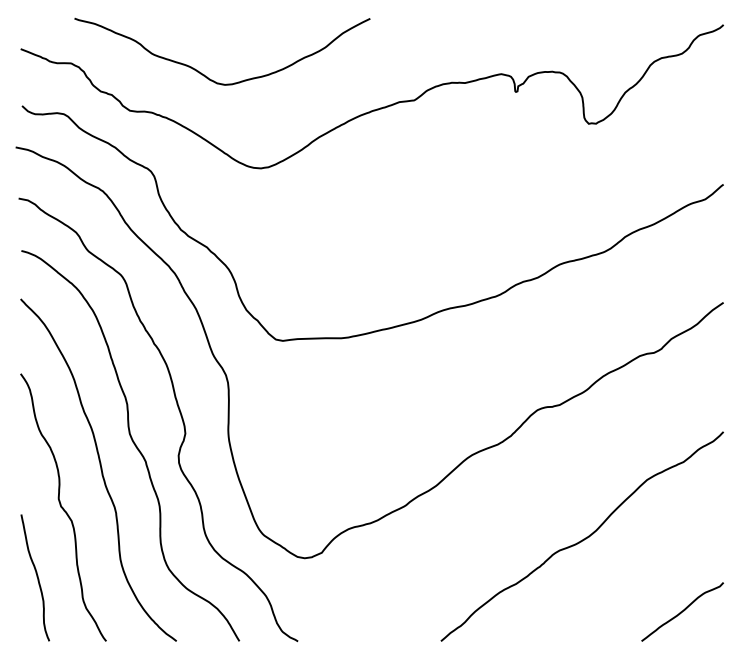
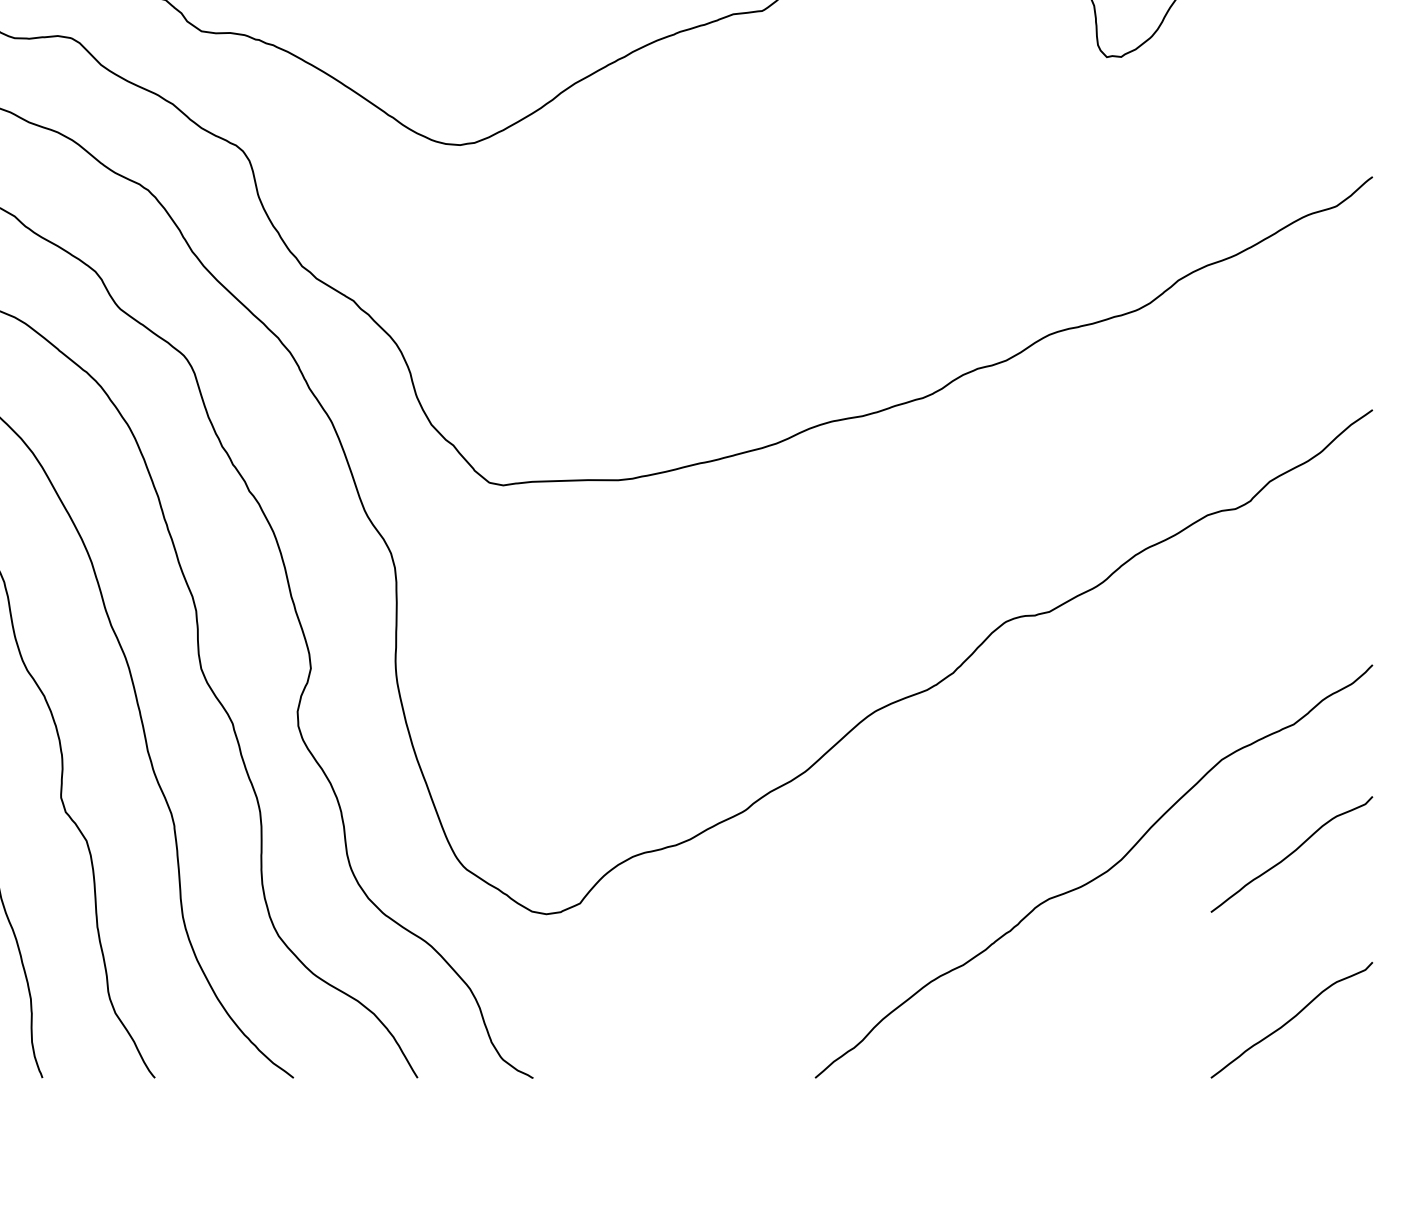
curve: (682, 527) -> (1291, 853), added

